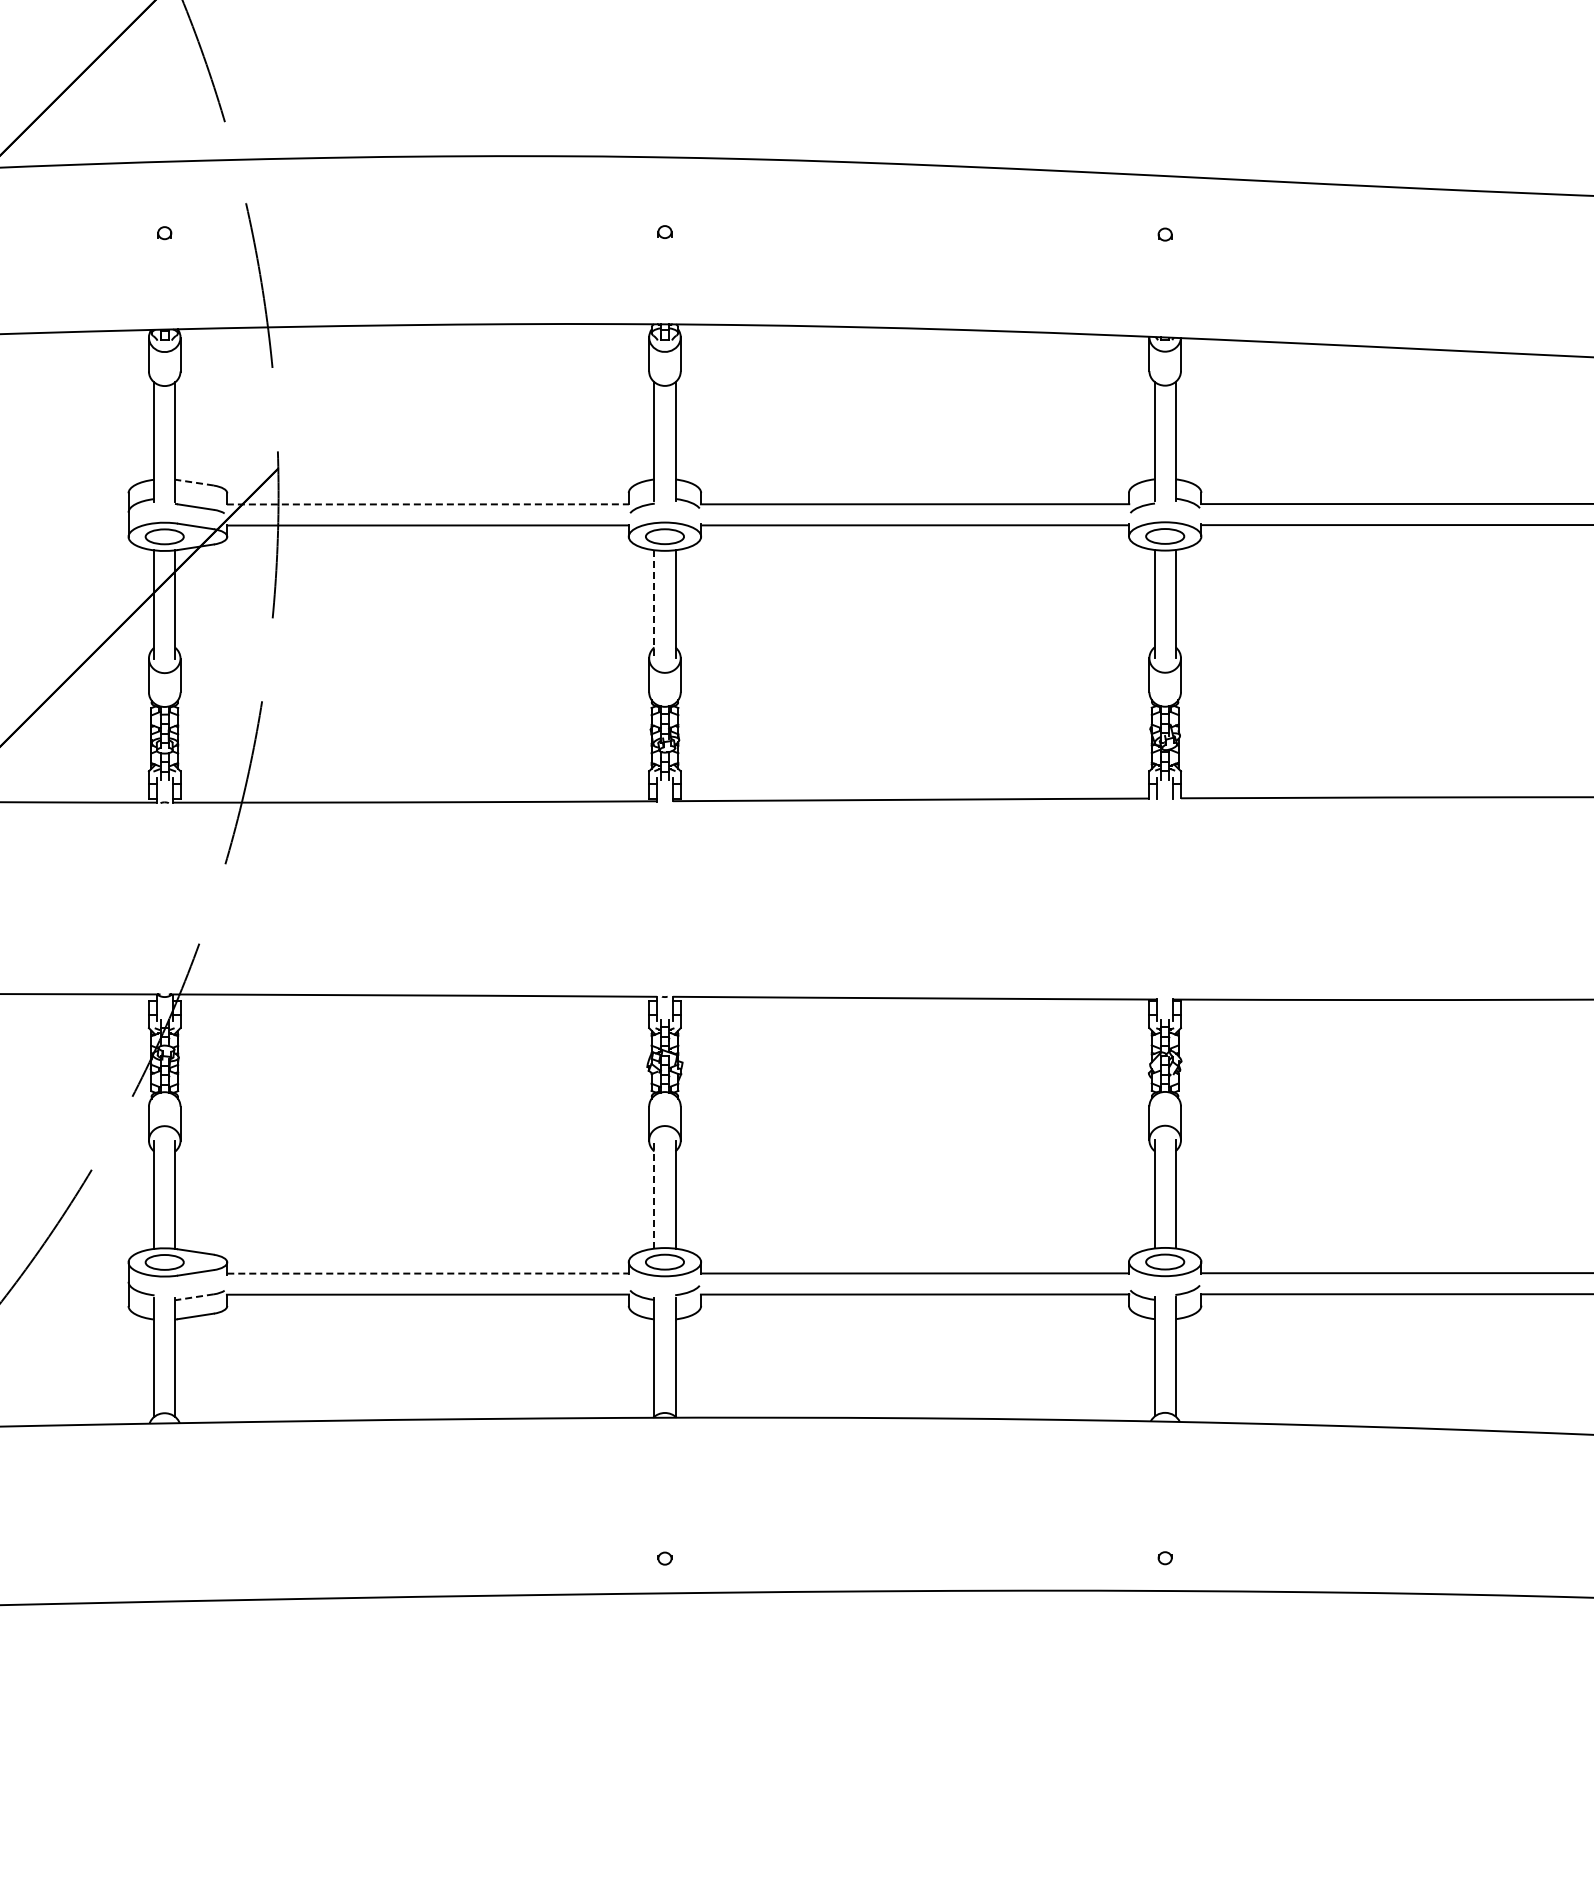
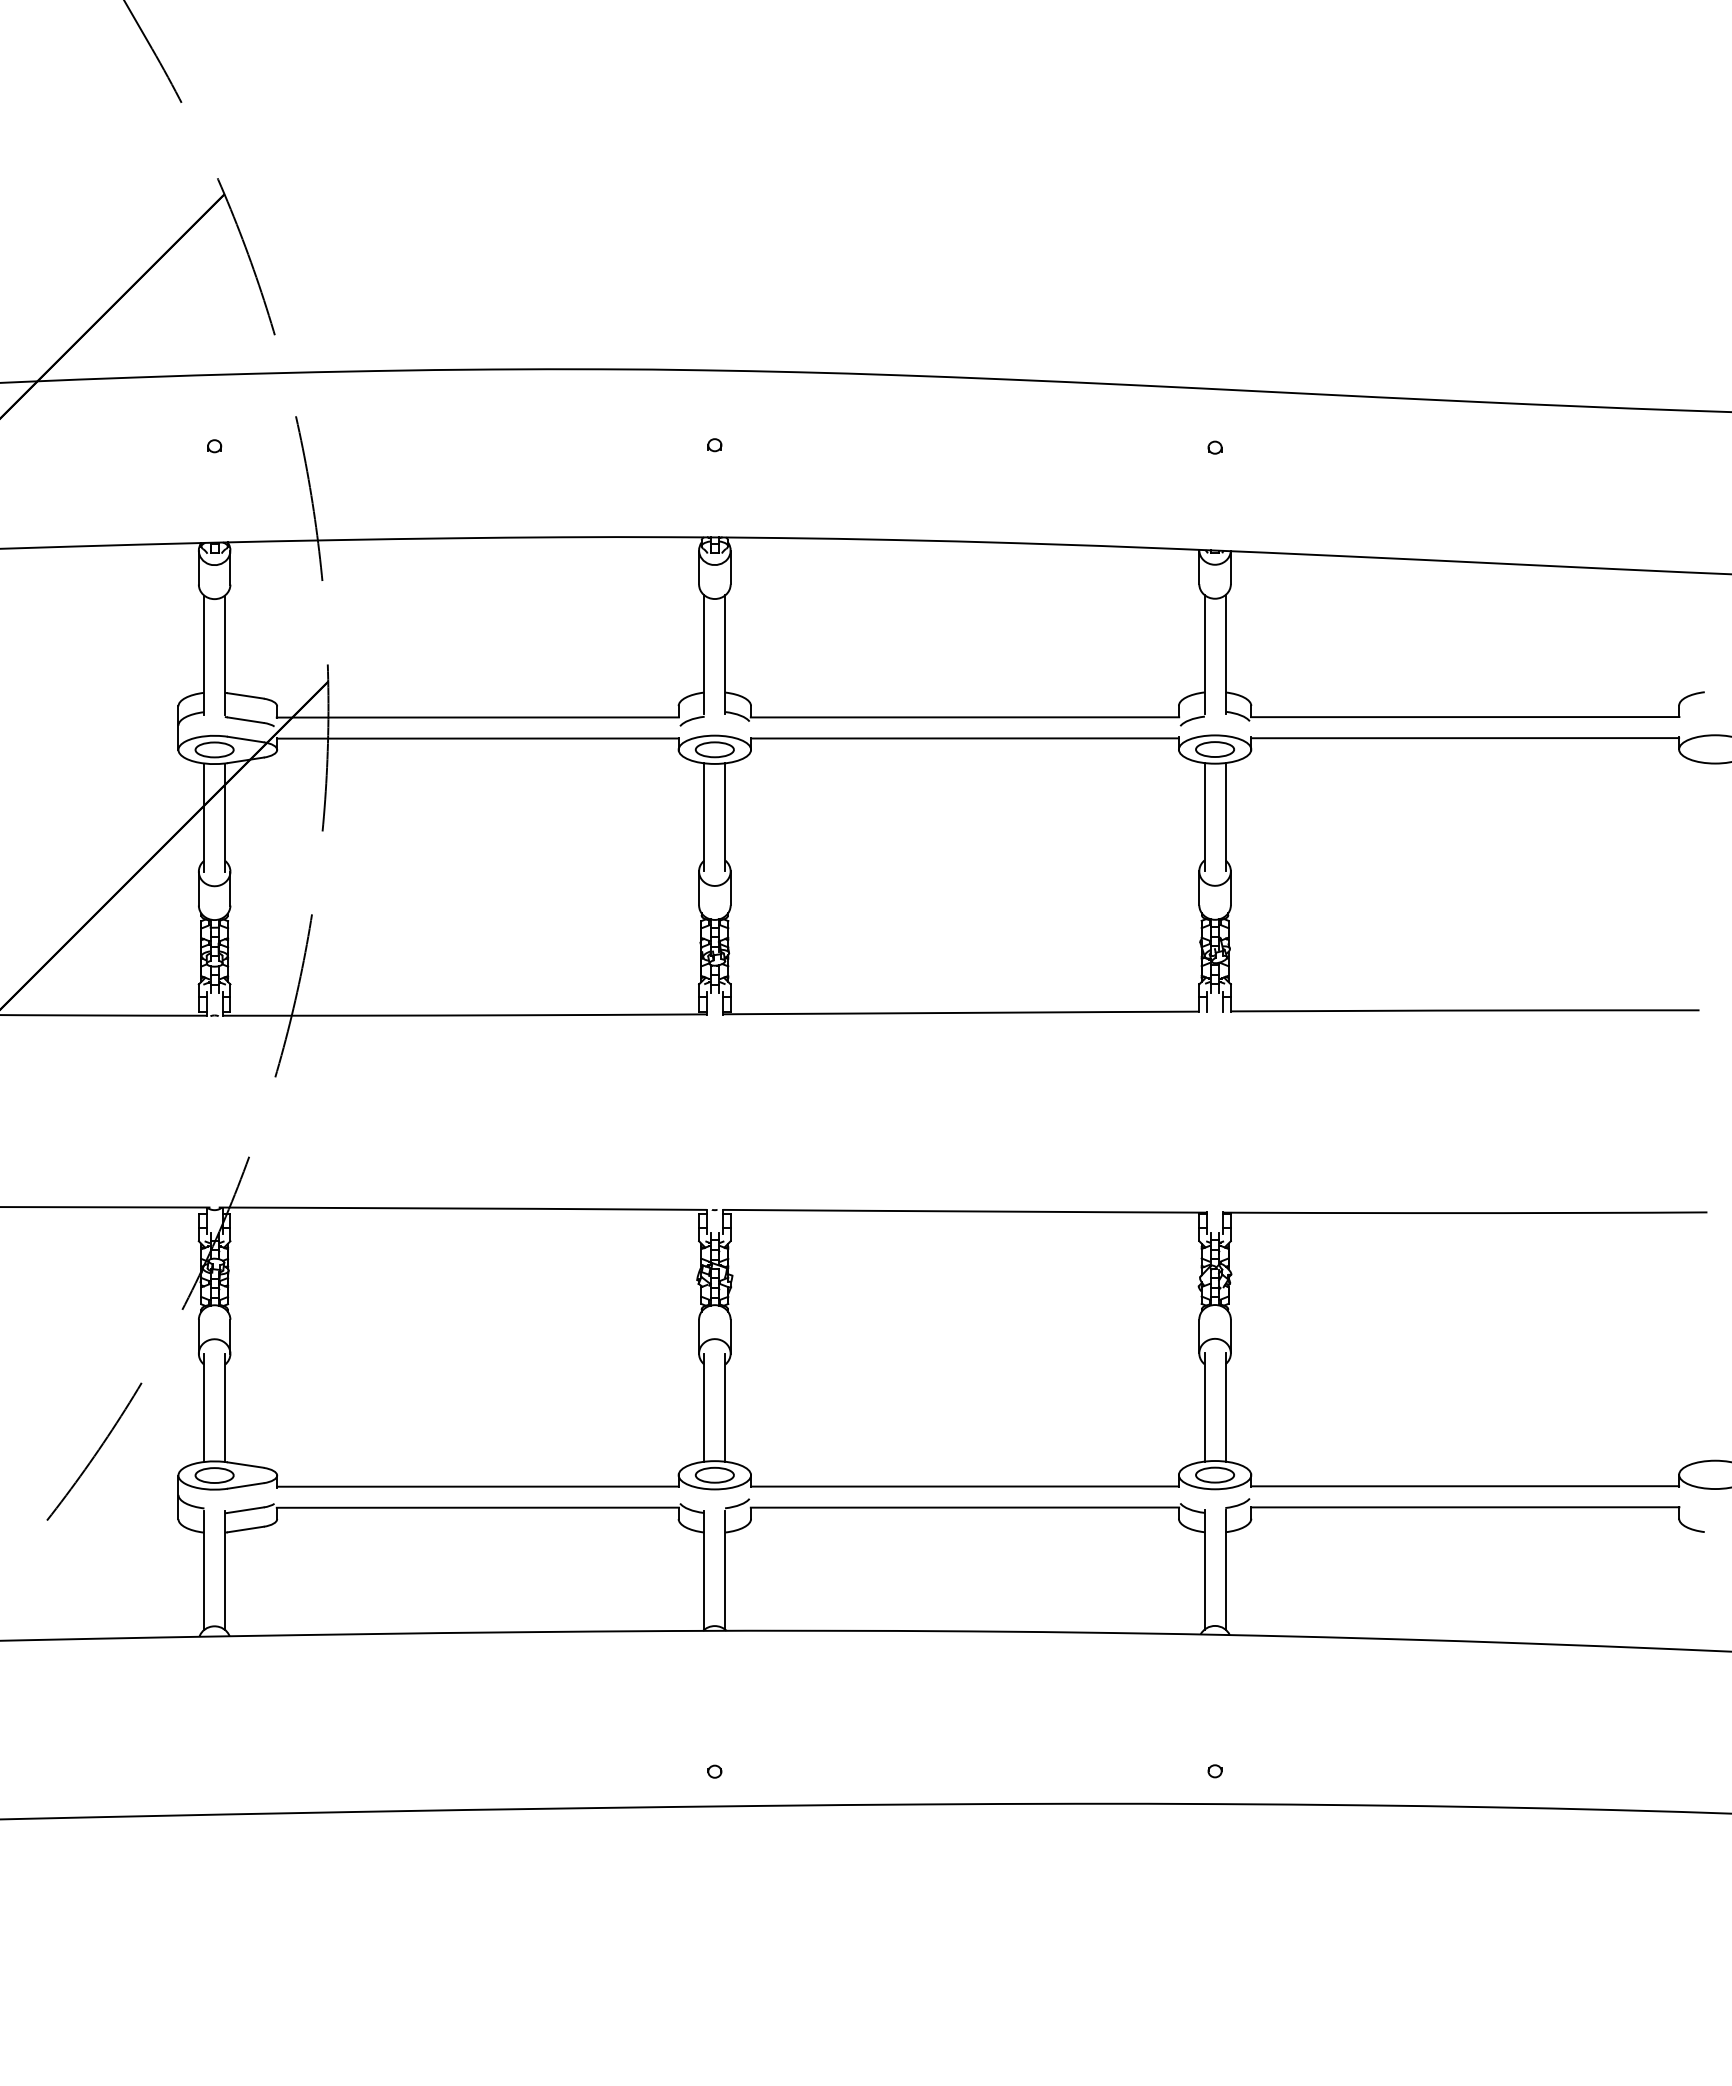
line: (195, 482) -> (245, 695), dashed -> solid
line: (428, 504) -> (478, 717), dashed -> solid
line: (654, 604) -> (704, 817), dashed -> solid
line: (654, 1194) -> (704, 1407), dashed -> solid
line: (427, 1273) -> (477, 1486), dashed -> solid
line: (195, 1297) -> (245, 1510), dashed -> solid

